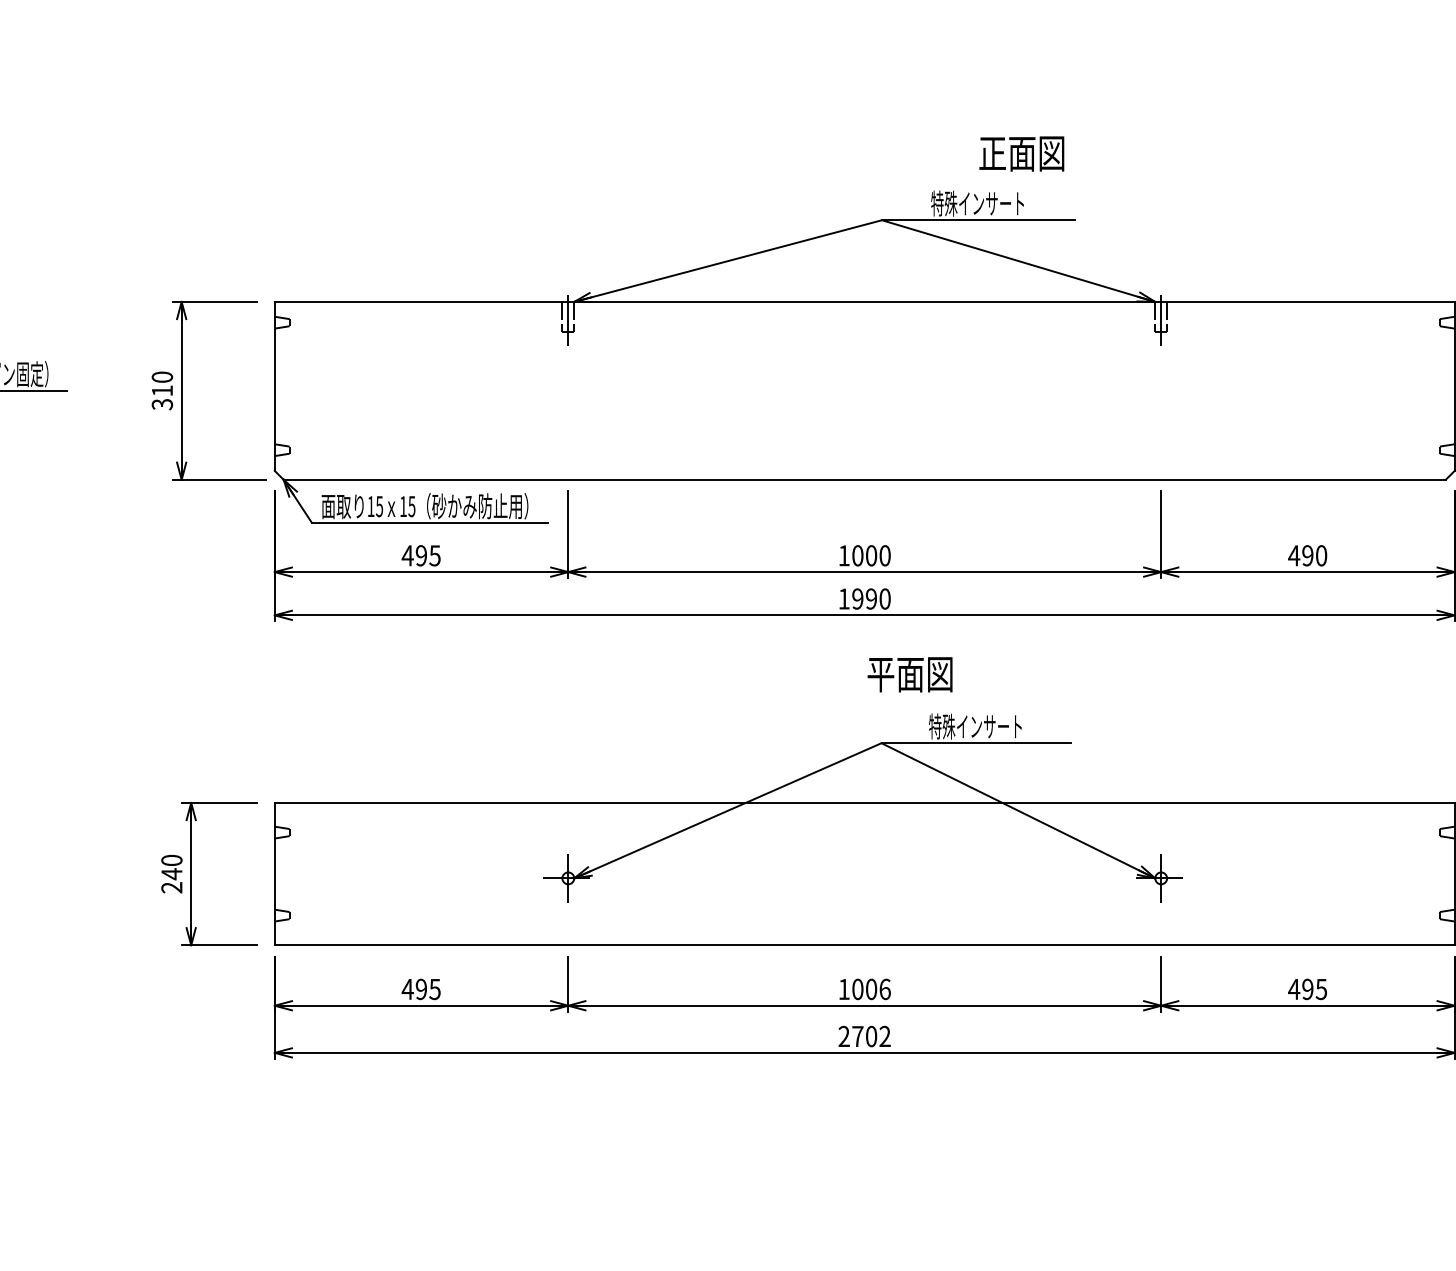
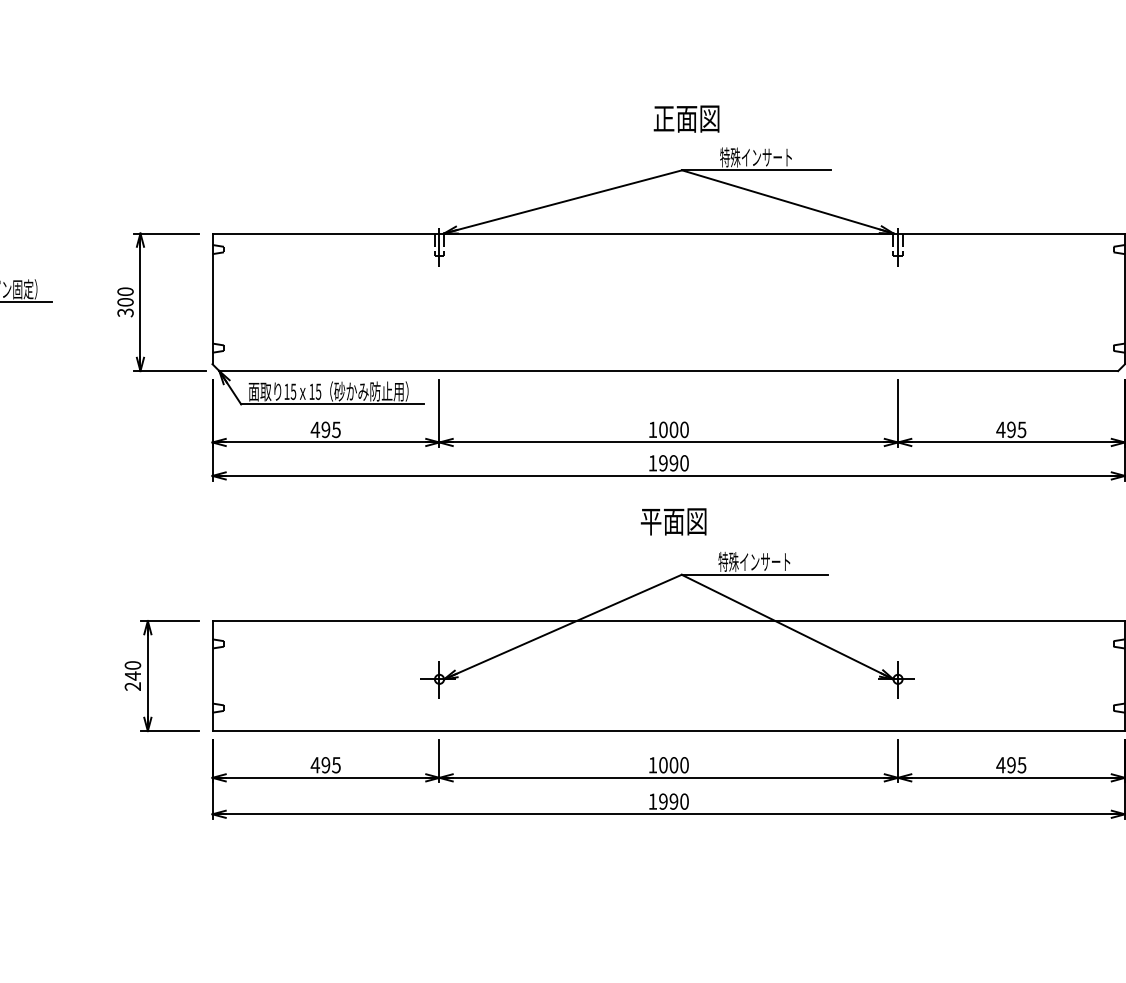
text: (1021, 153) -> (686, 118), moved
text: (162, 390) -> (125, 302), 310 -> 300
text: (1321, 555) -> (1022, 429), 490 -> 495
text: (909, 674) -> (673, 521), moved
text: (884, 988) -> (684, 764), 1006 -> 1000
text: (864, 1036) -> (668, 801), 2702 -> 1990

